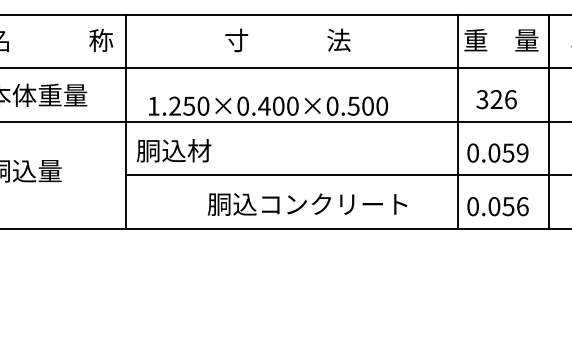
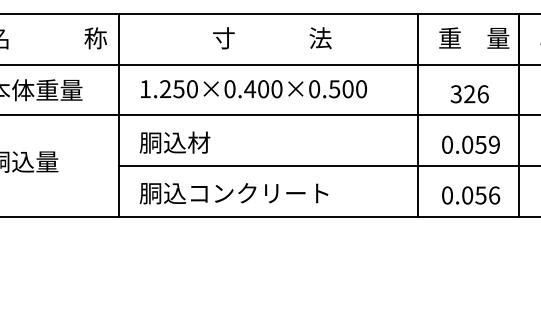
text: (268, 105) -> (253, 88), moved
line: (458, 121) -> (418, 115), moved
text: (173, 150) -> (174, 142), moved
text: (307, 204) -> (234, 193), moved

